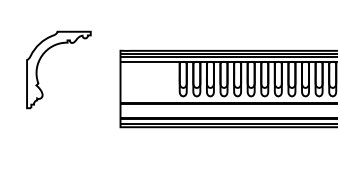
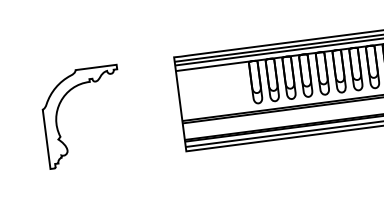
part: (39, 63) -> (58, 112), moved

